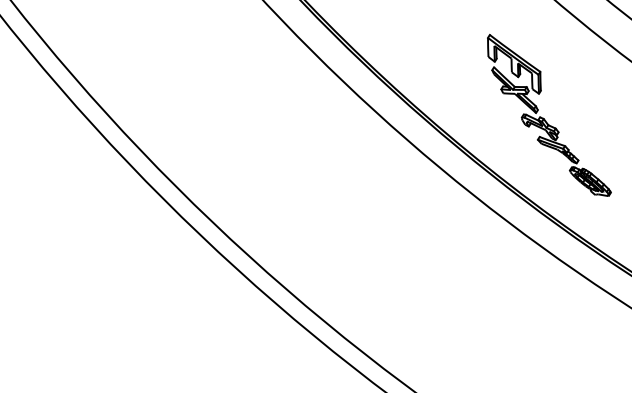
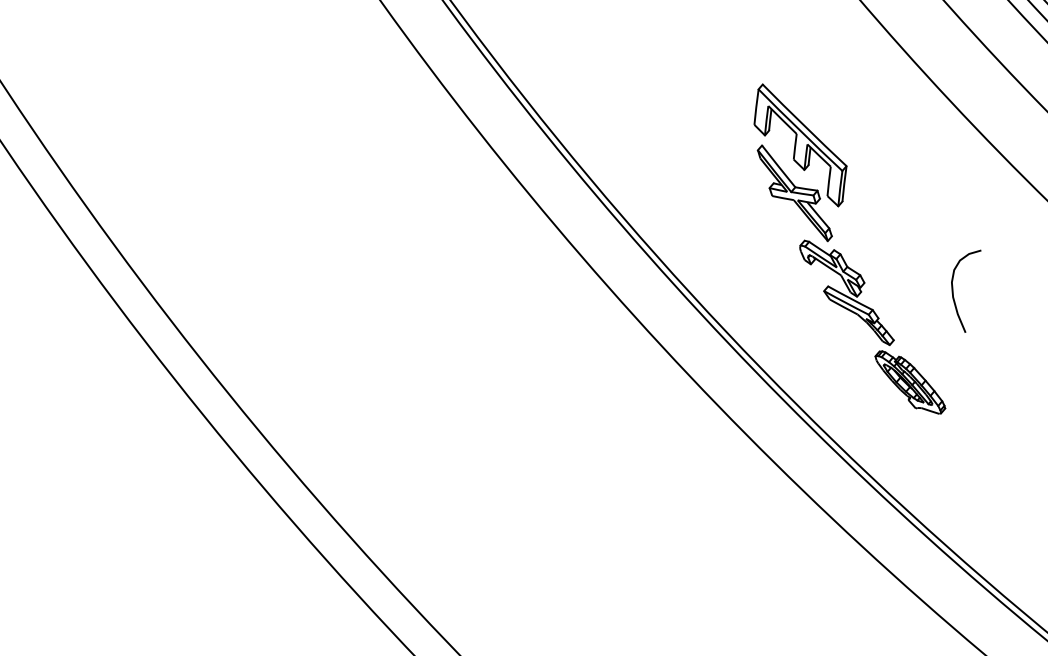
curve: (606, 128) -> (954, 288), added

